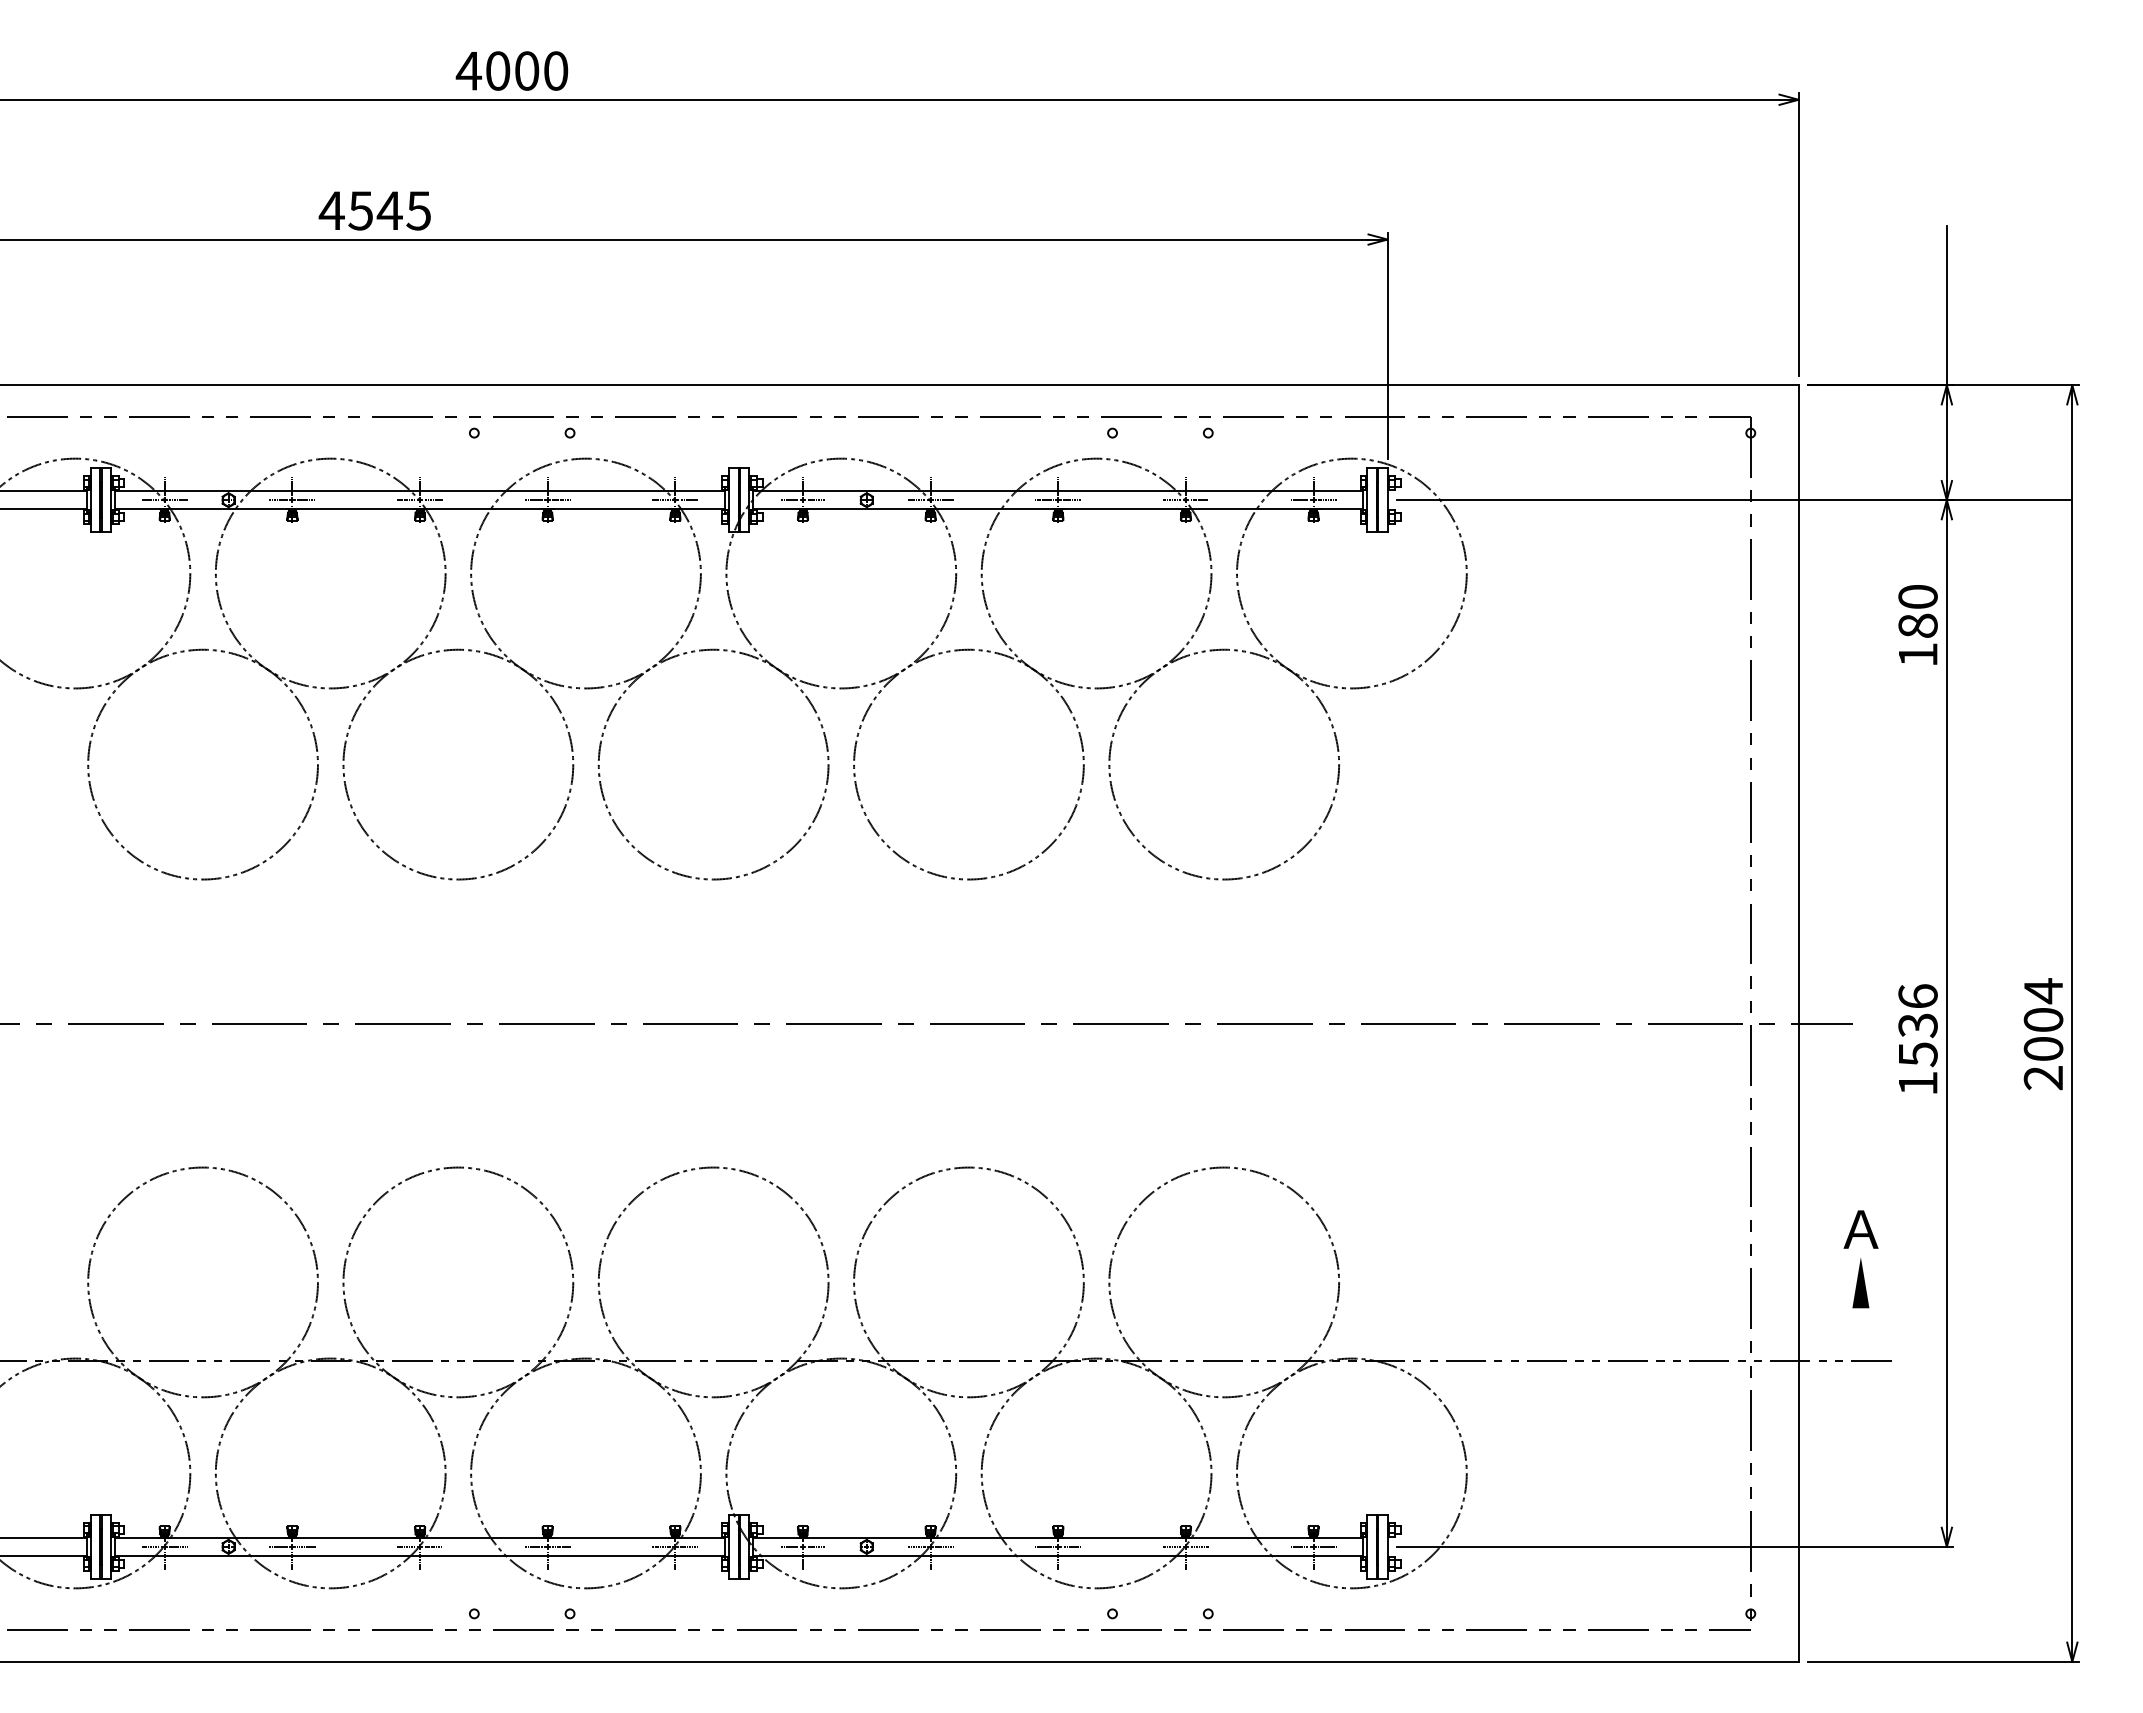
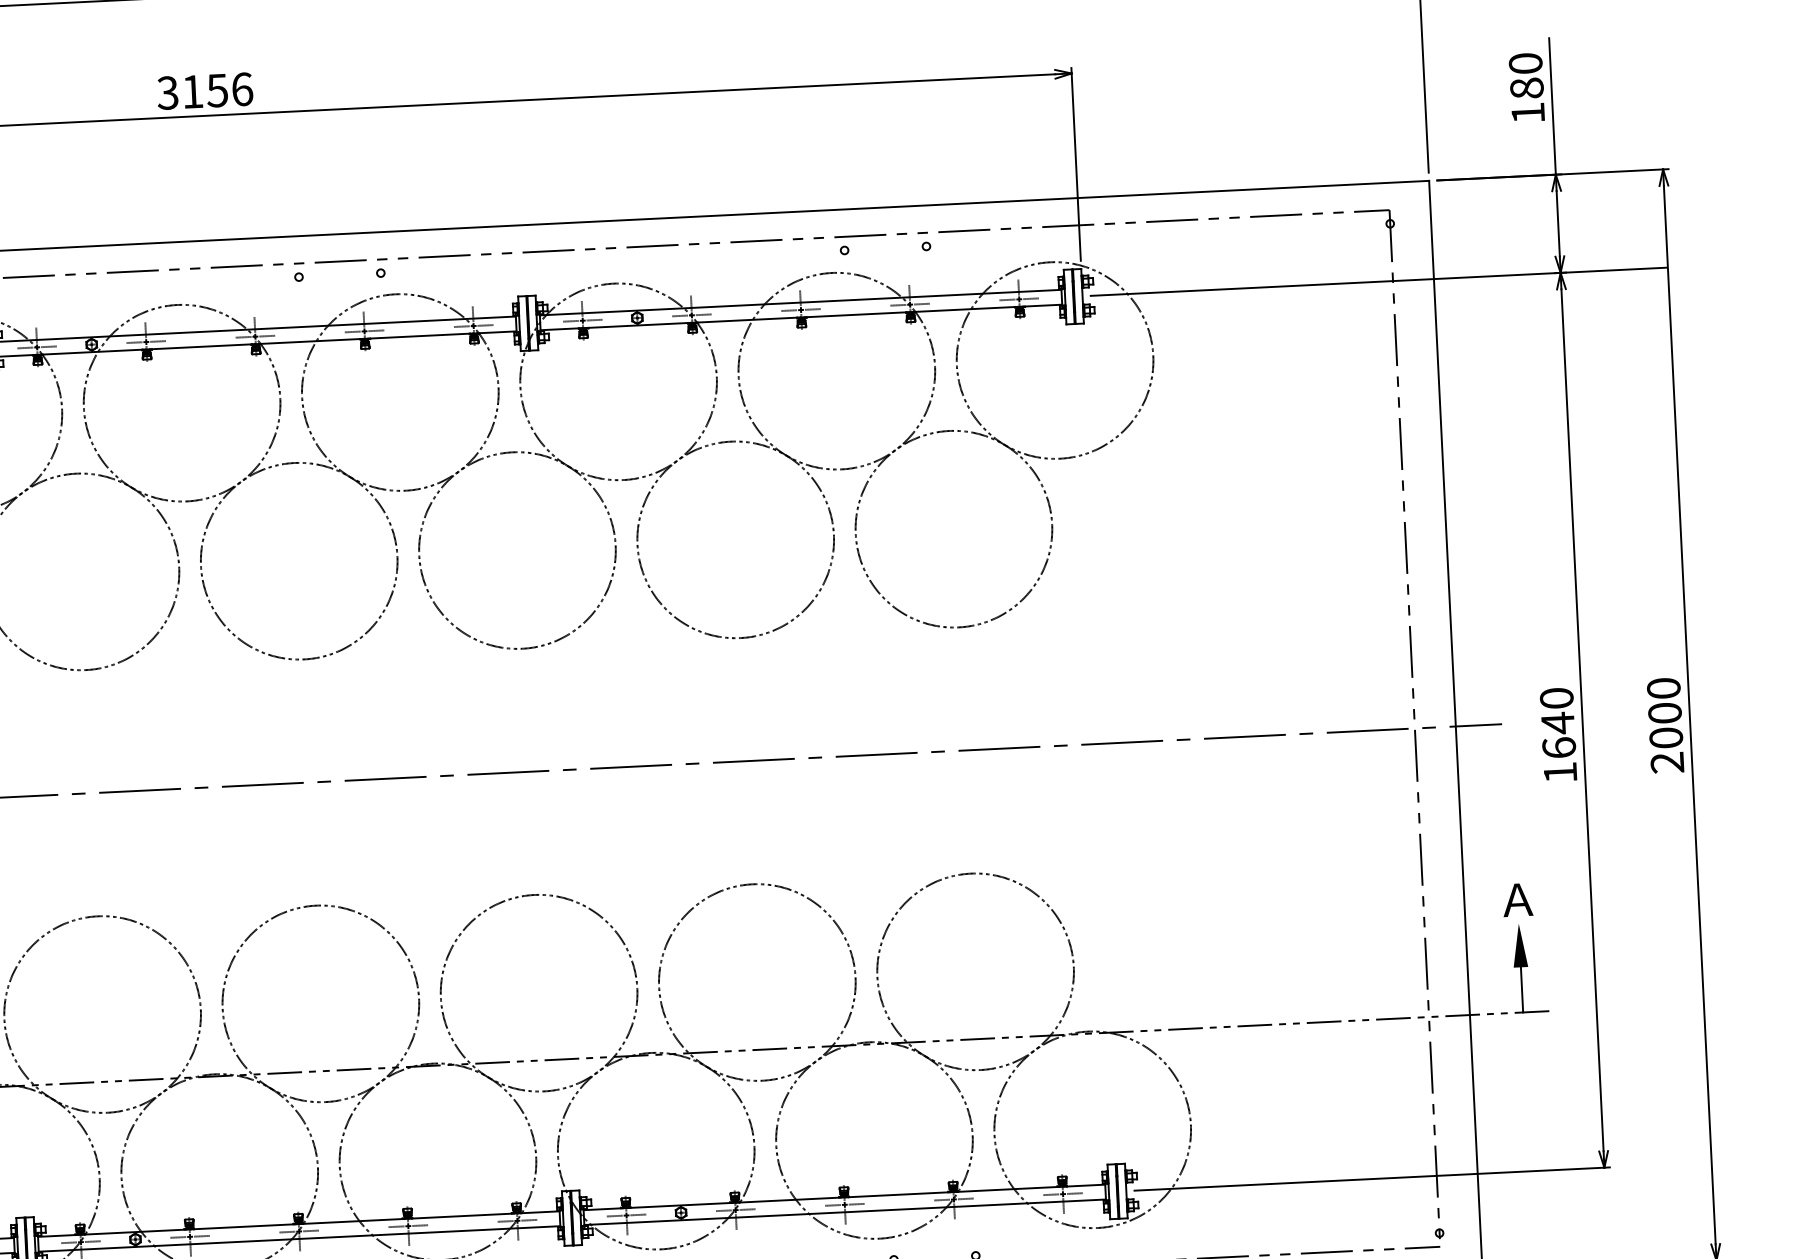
text: (374, 210) -> (204, 91), 4545 -> 3156
text: (1917, 624) -> (1526, 87), moved
text: (2043, 991) -> (1663, 688), 2004 -> 2000
text: (1917, 1025) -> (1557, 723), 1536 -> 1640
line: (1860, 1334) -> (1521, 989), added

